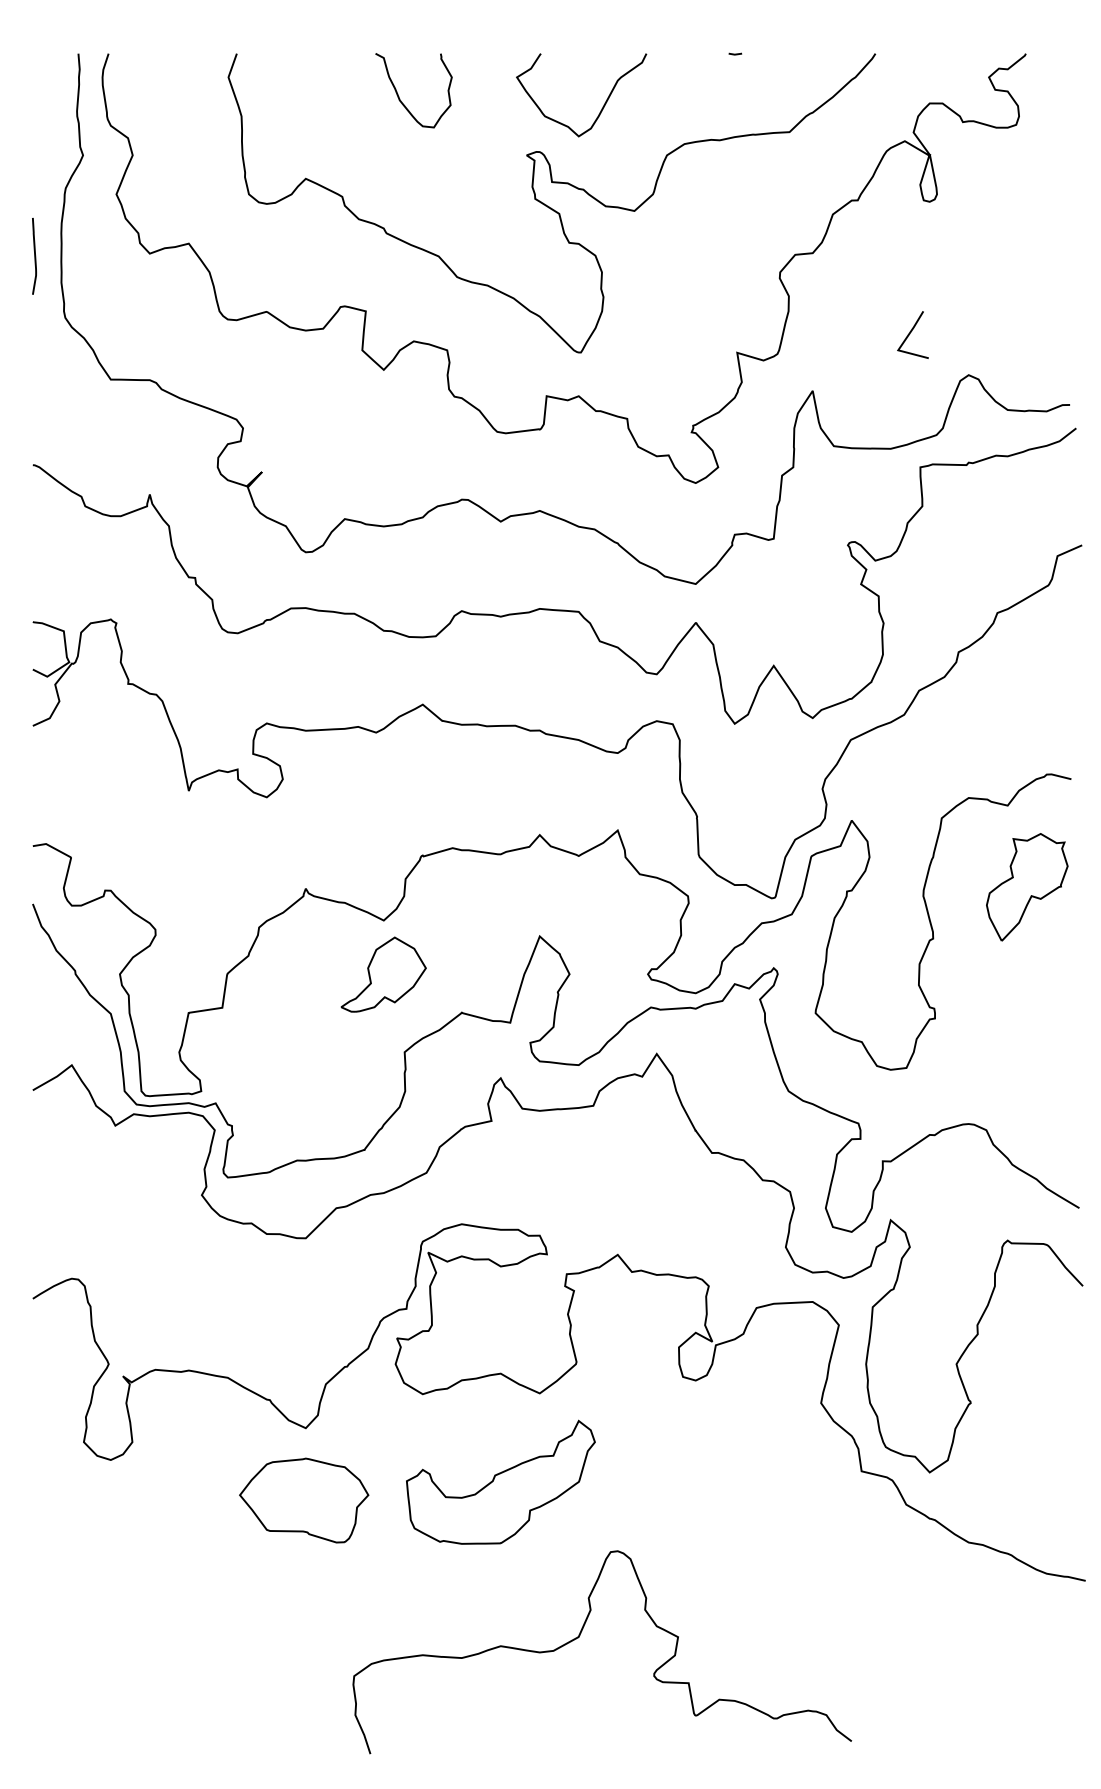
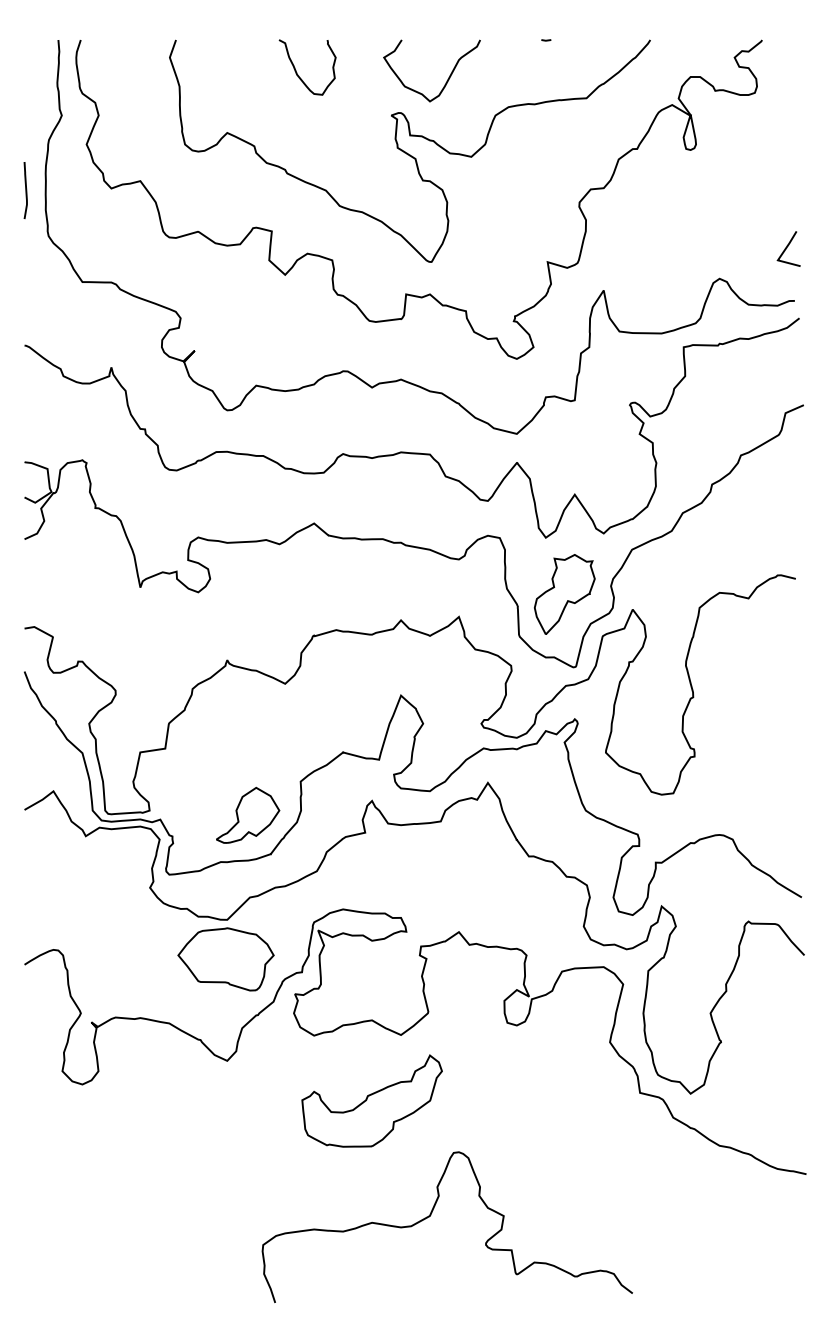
line: (910, 334) -> (787, 248), moved
part: (1027, 887) -> (564, 594), moved
part: (383, 974) -> (247, 815), moved
part: (304, 1500) -> (226, 959), moved

